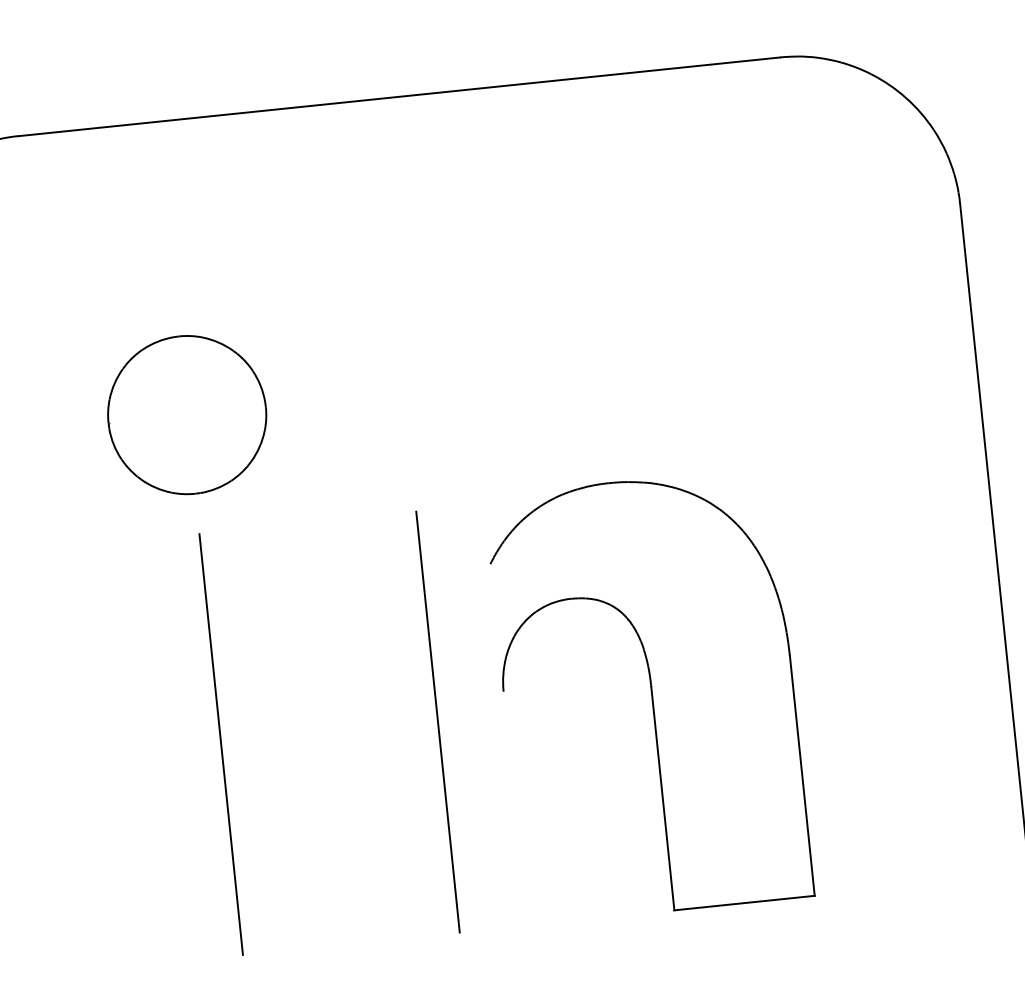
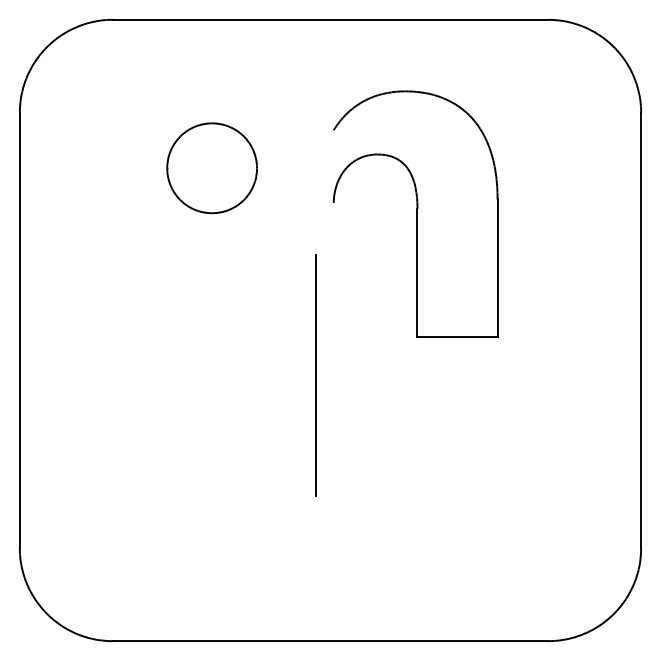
part: (186, 415) -> (211, 168), moved
part: (648, 695) -> (415, 213), moved
line: (221, 744) -> (192, 375), removed

